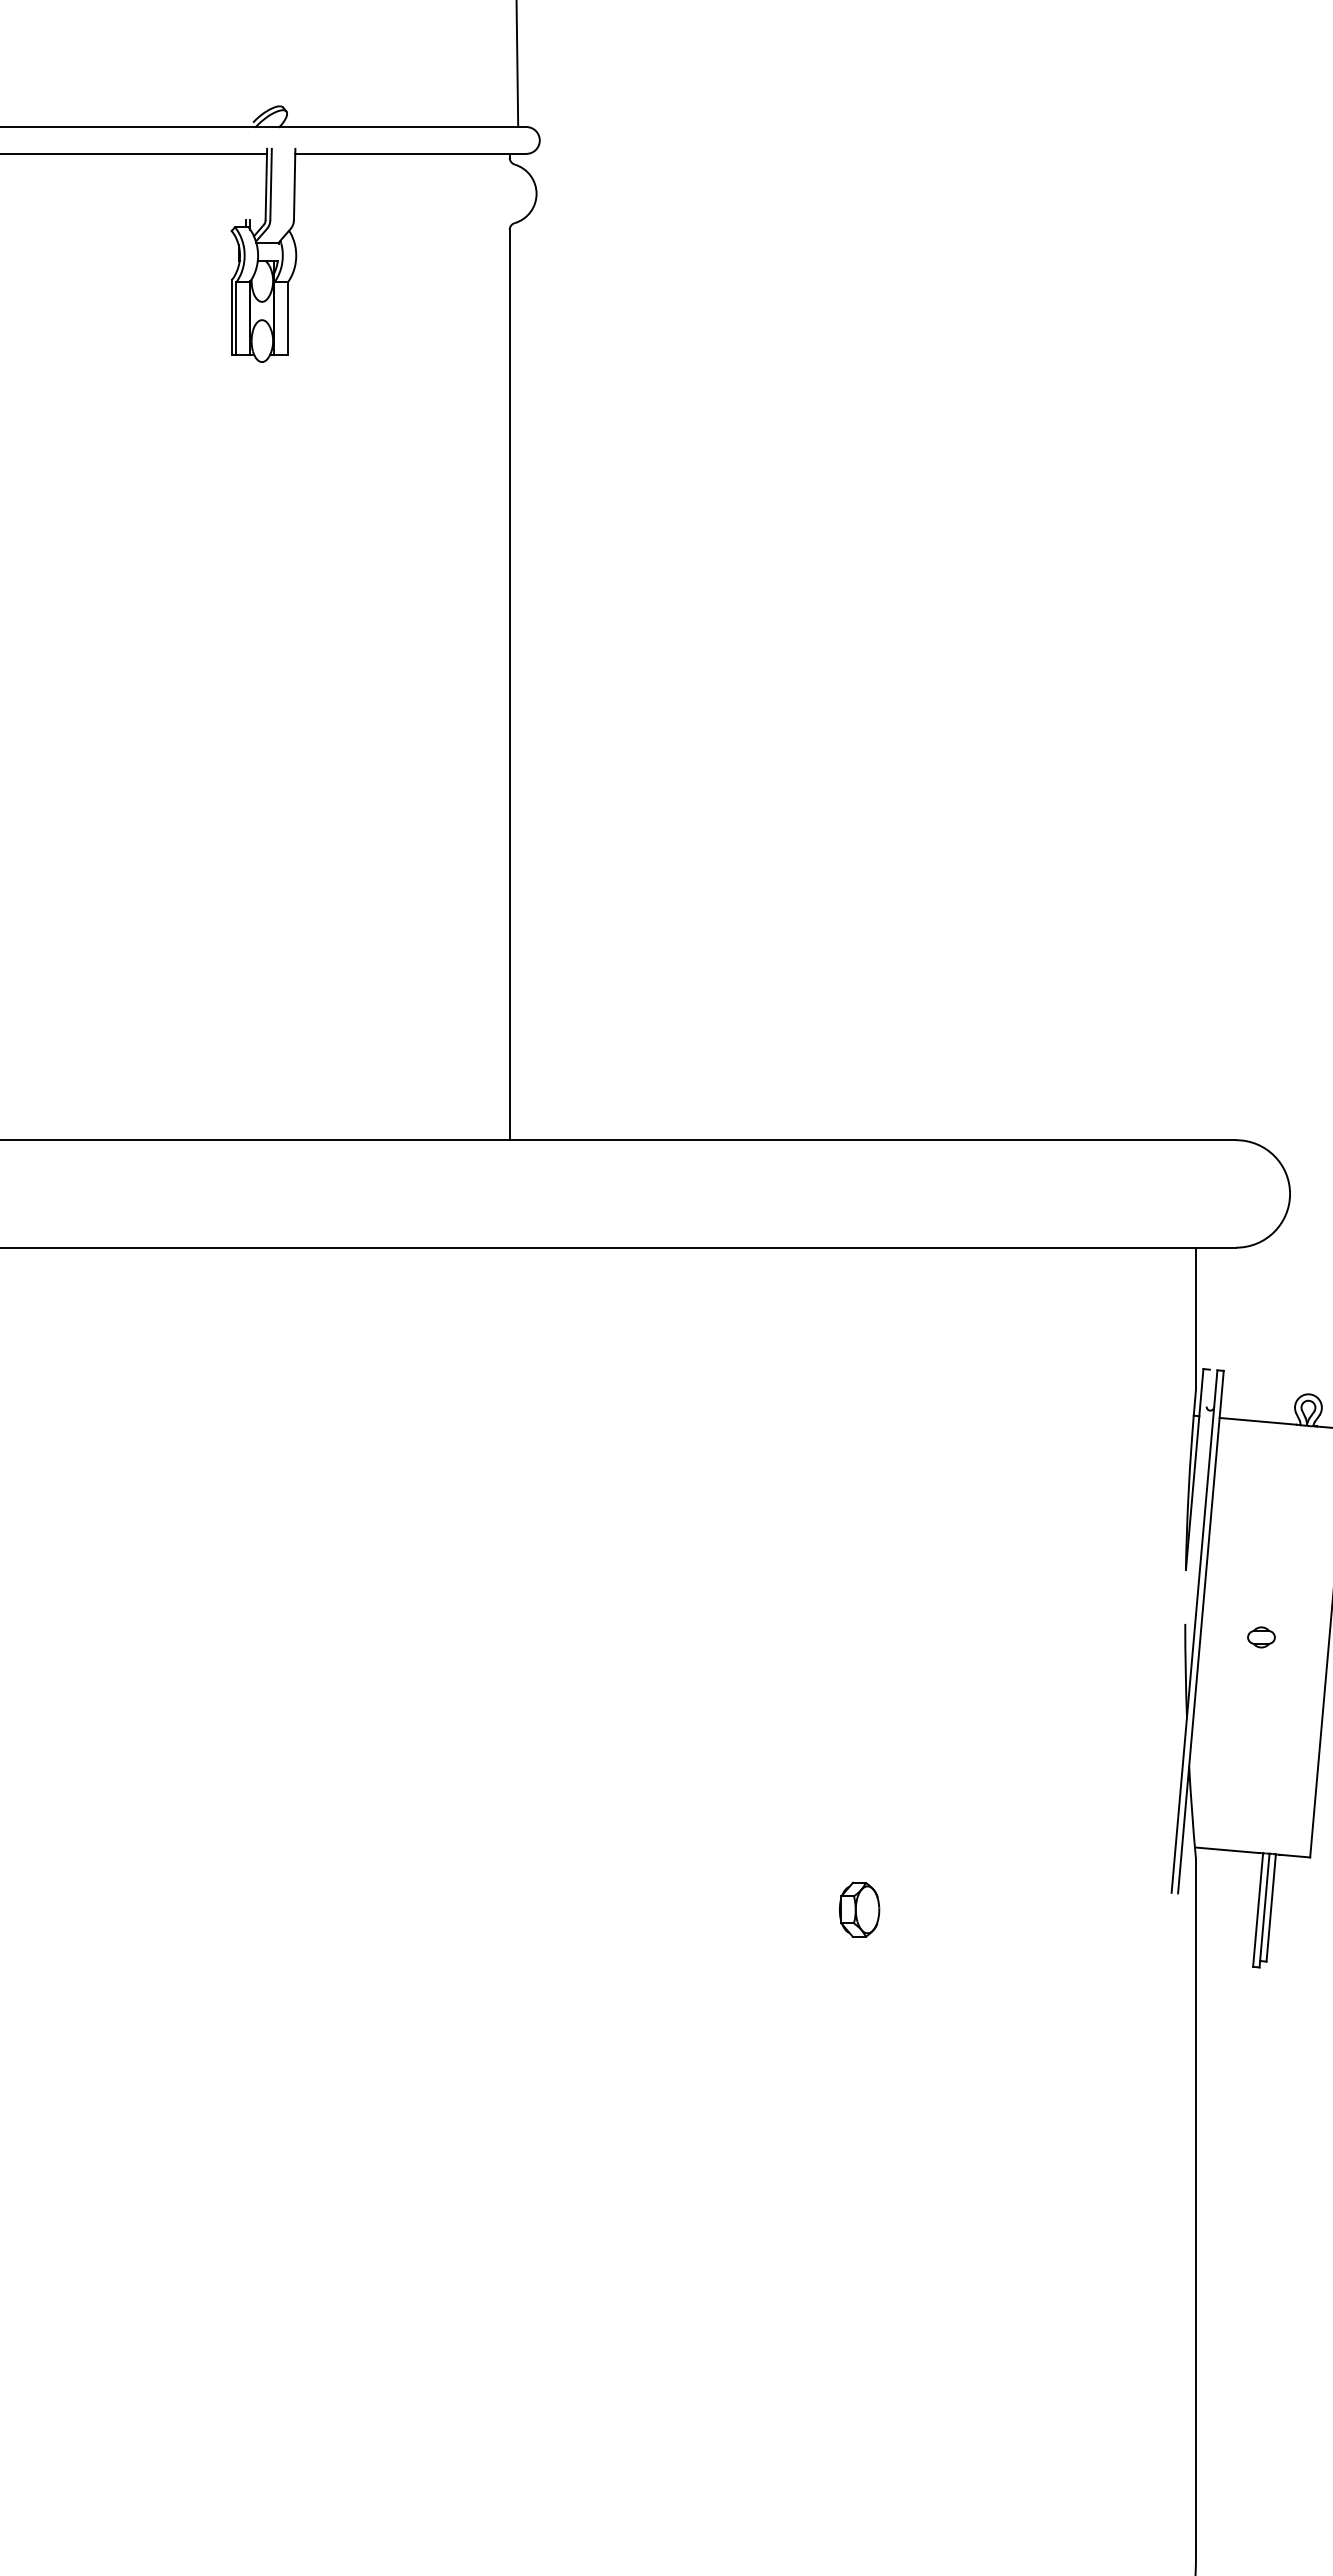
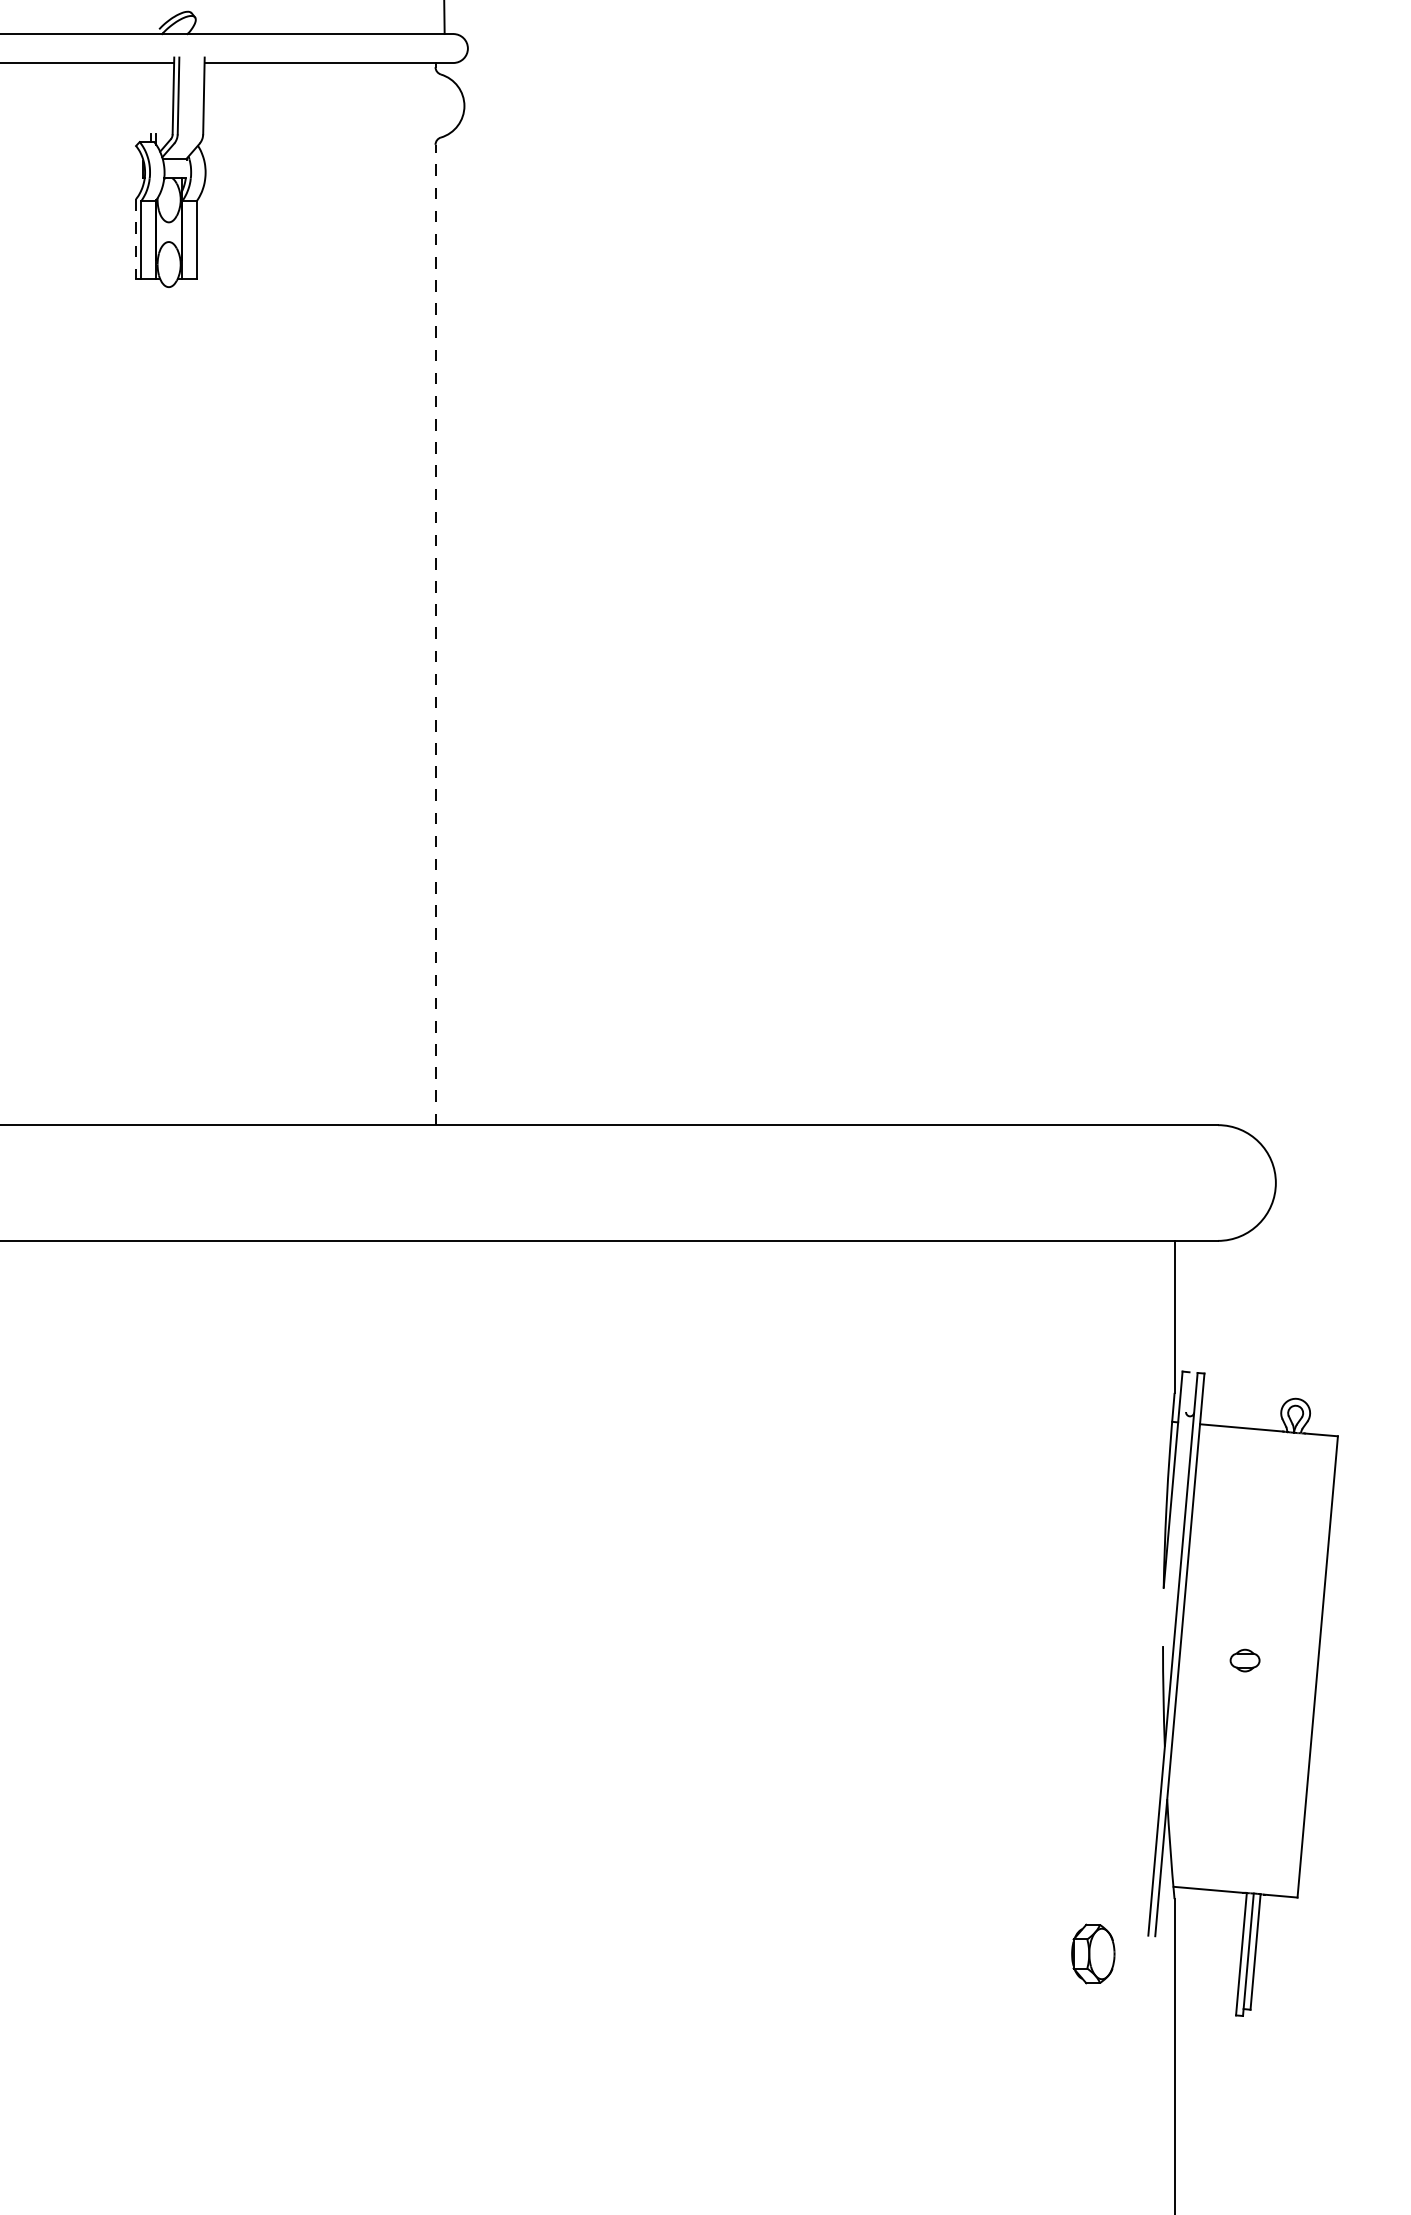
line: (231, 318) -> (135, 240), solid -> dashed
line: (509, 684) -> (435, 634), solid -> dashed
part: (859, 1909) -> (1093, 1953), moved

